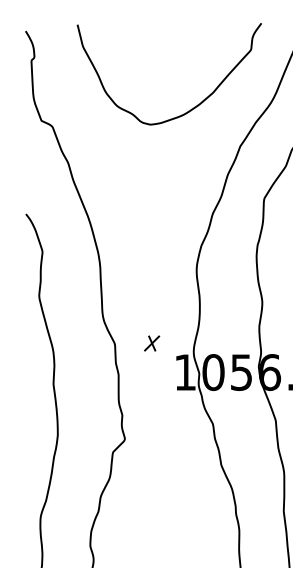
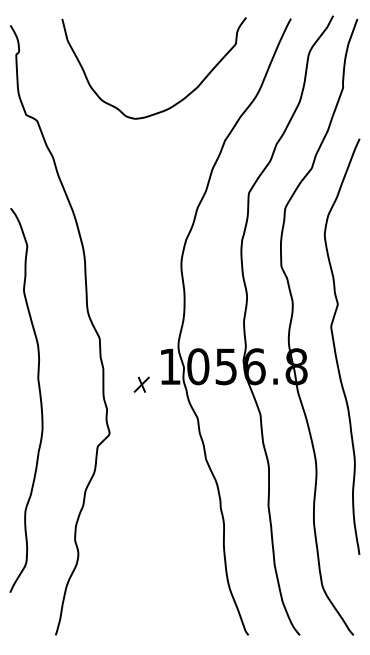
part: (151, 343) -> (141, 384), moved

